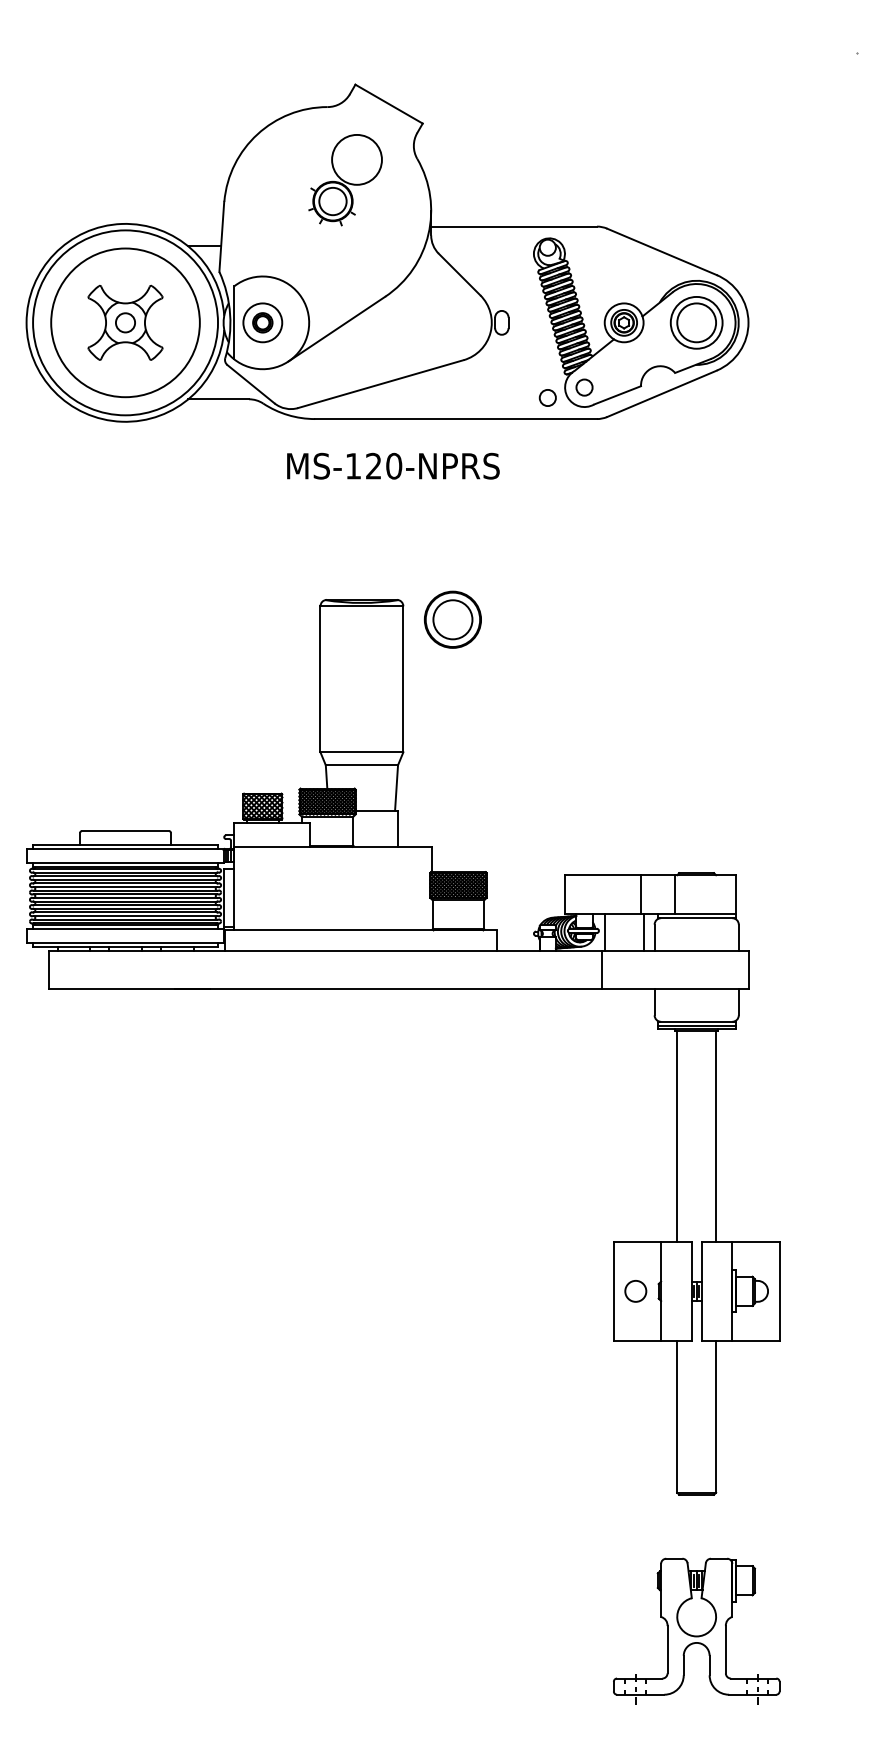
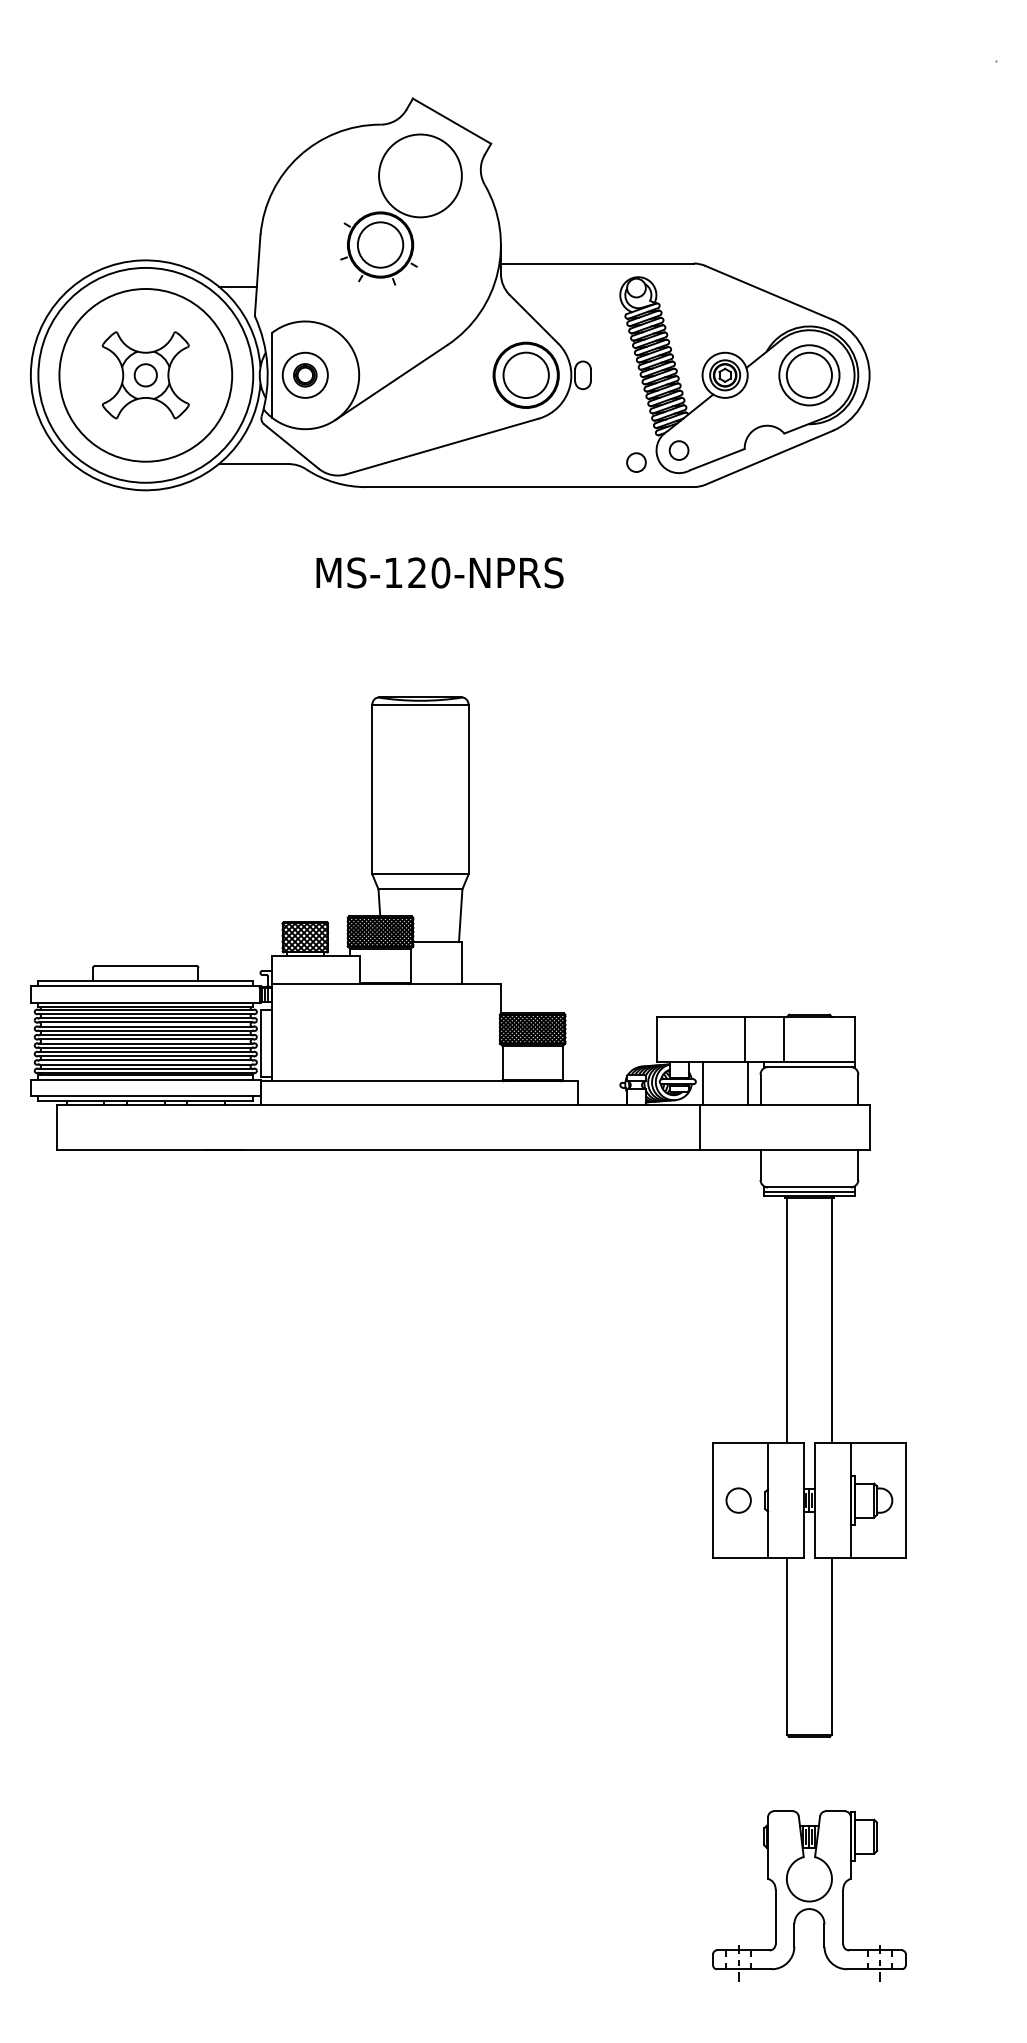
part: (345, 180) -> (401, 209), size x1.43
text: (392, 465) -> (439, 572), moved
part: (452, 619) -> (525, 374), moved

